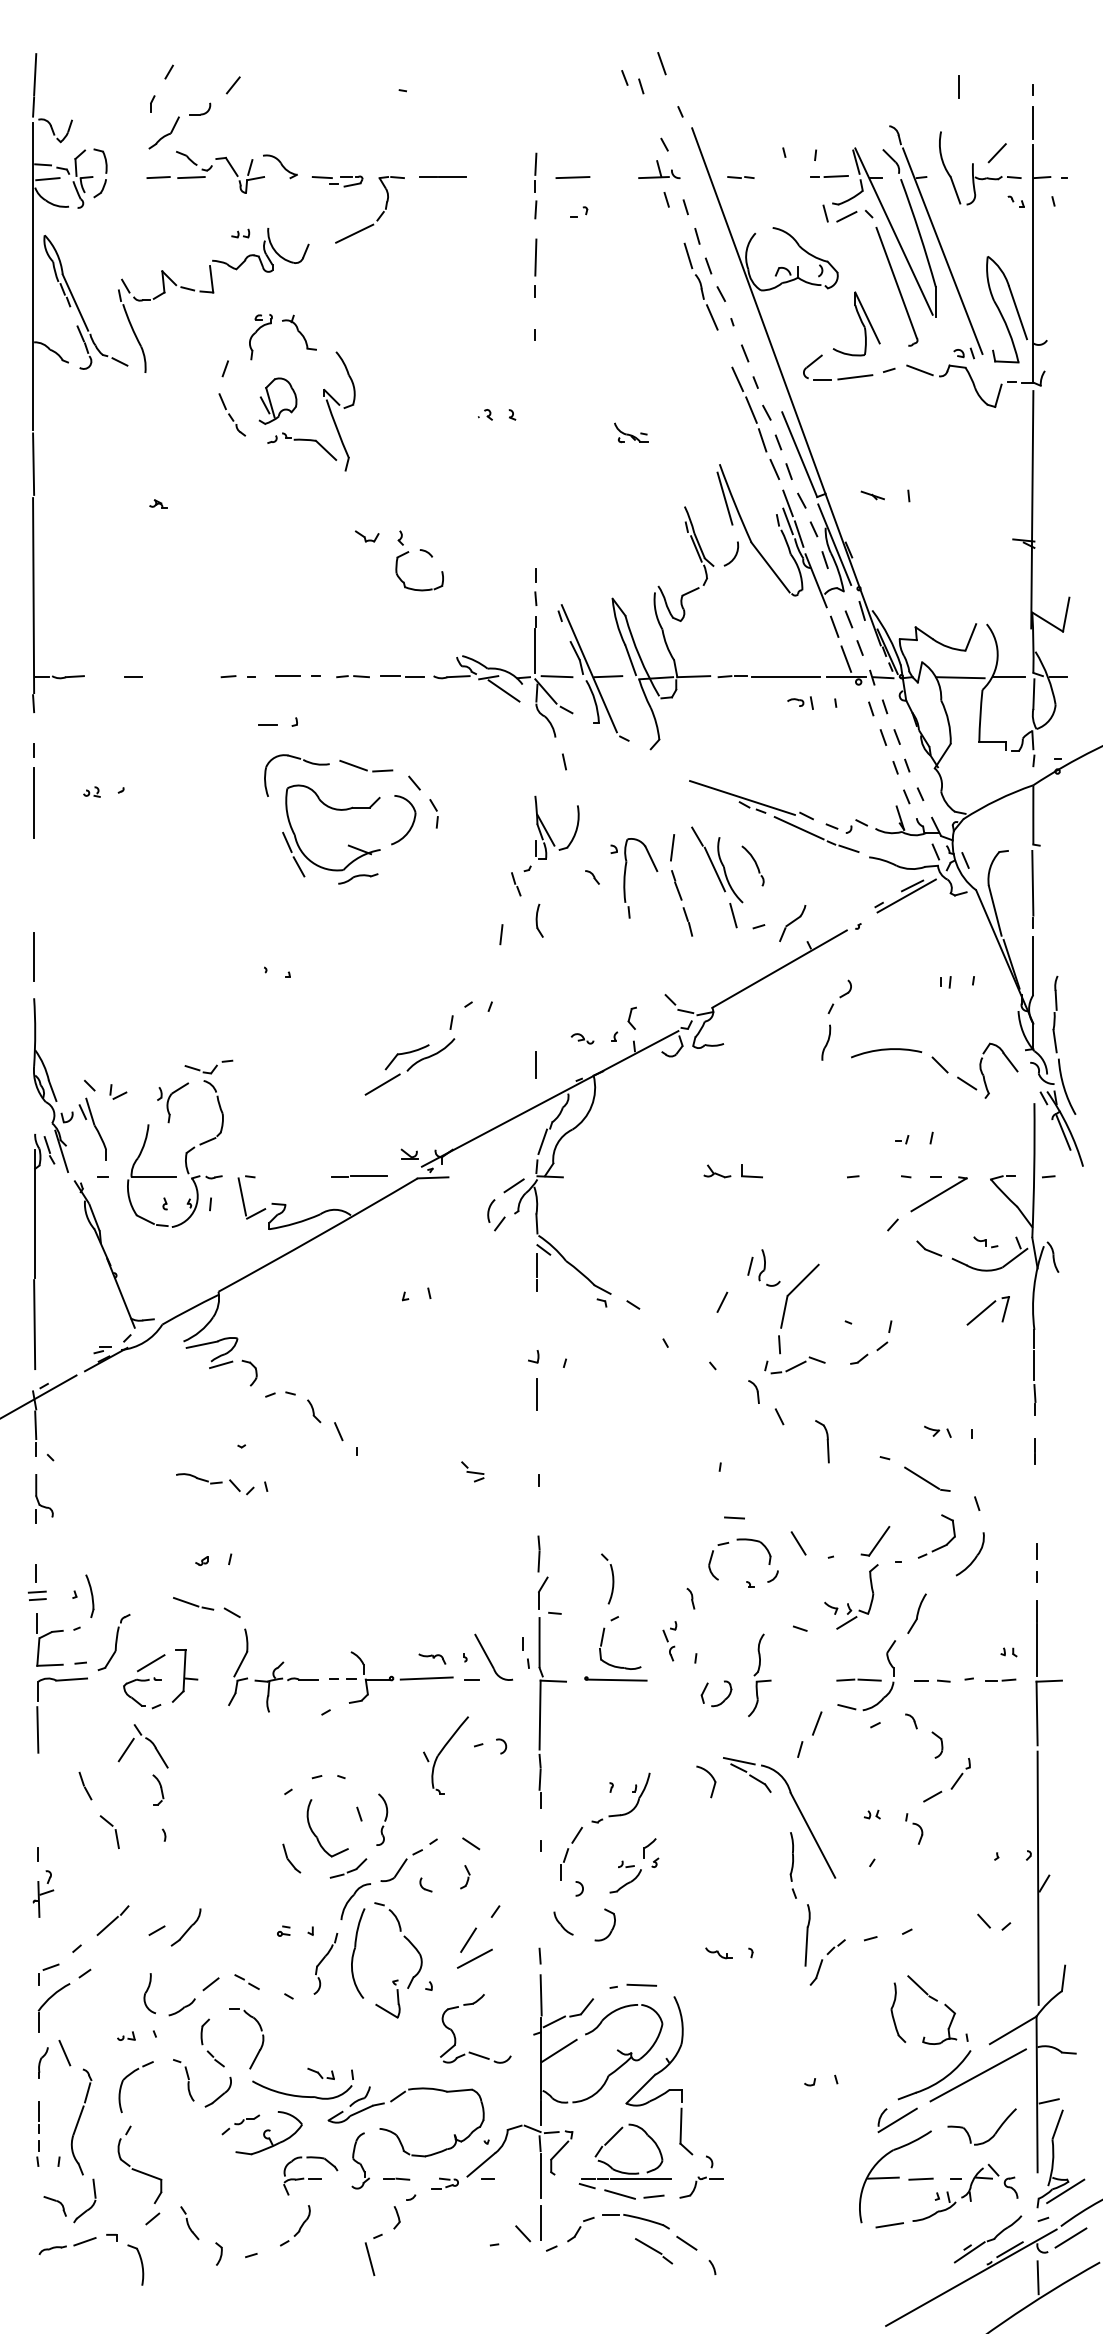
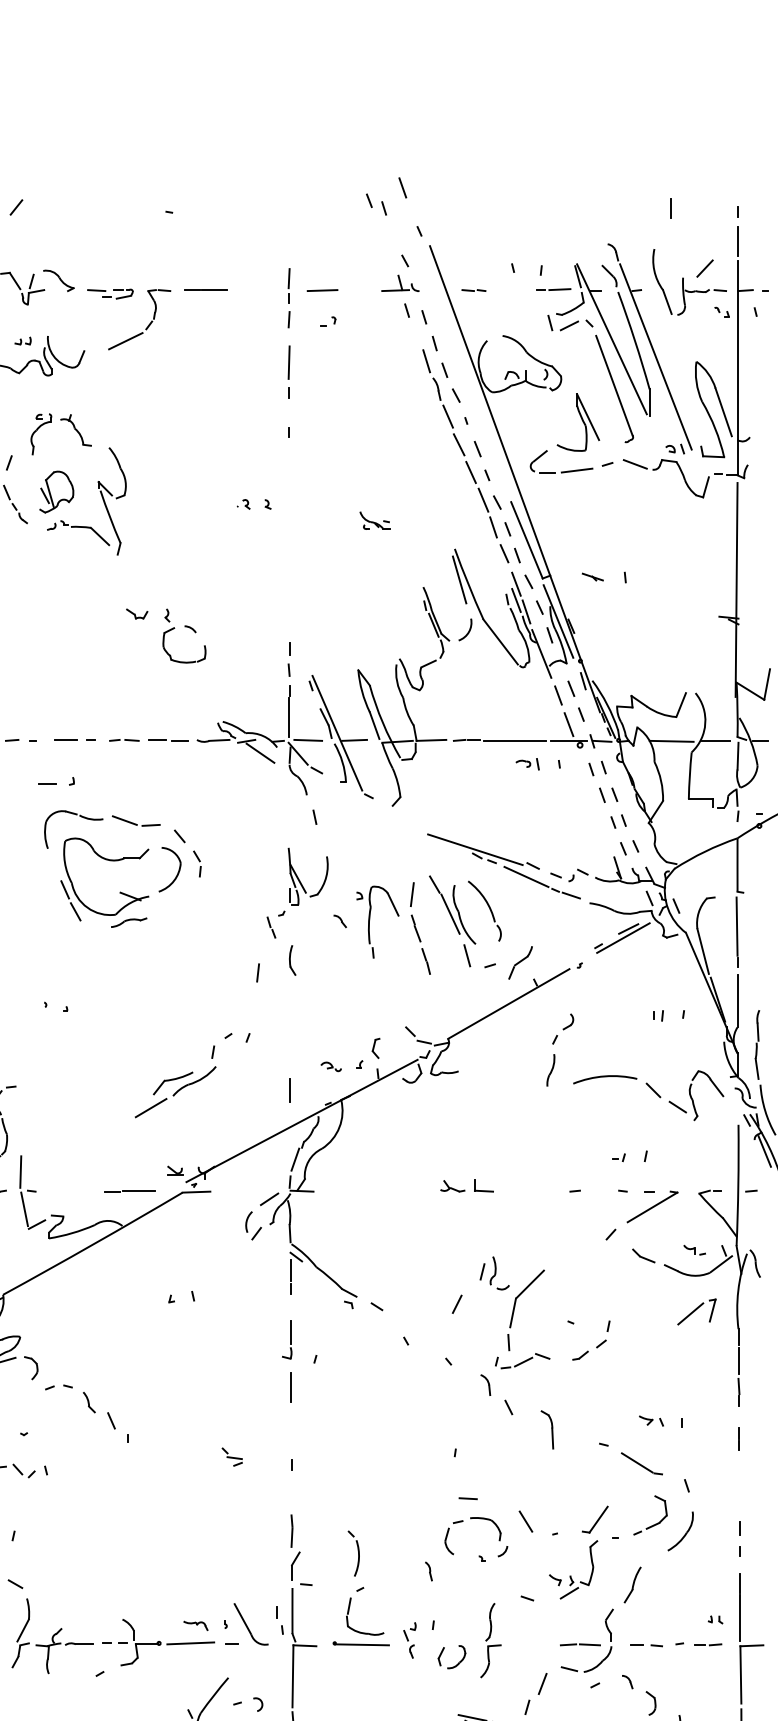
line: (724, 348) -> (459, 444), added
part: (752, 865) -> (484, 910), size x1.67
line: (237, 1155) -> (20, 1171), added
line: (537, 1332) -> (290, 1331), added
part: (669, 1641) -> (409, 1640), moved

